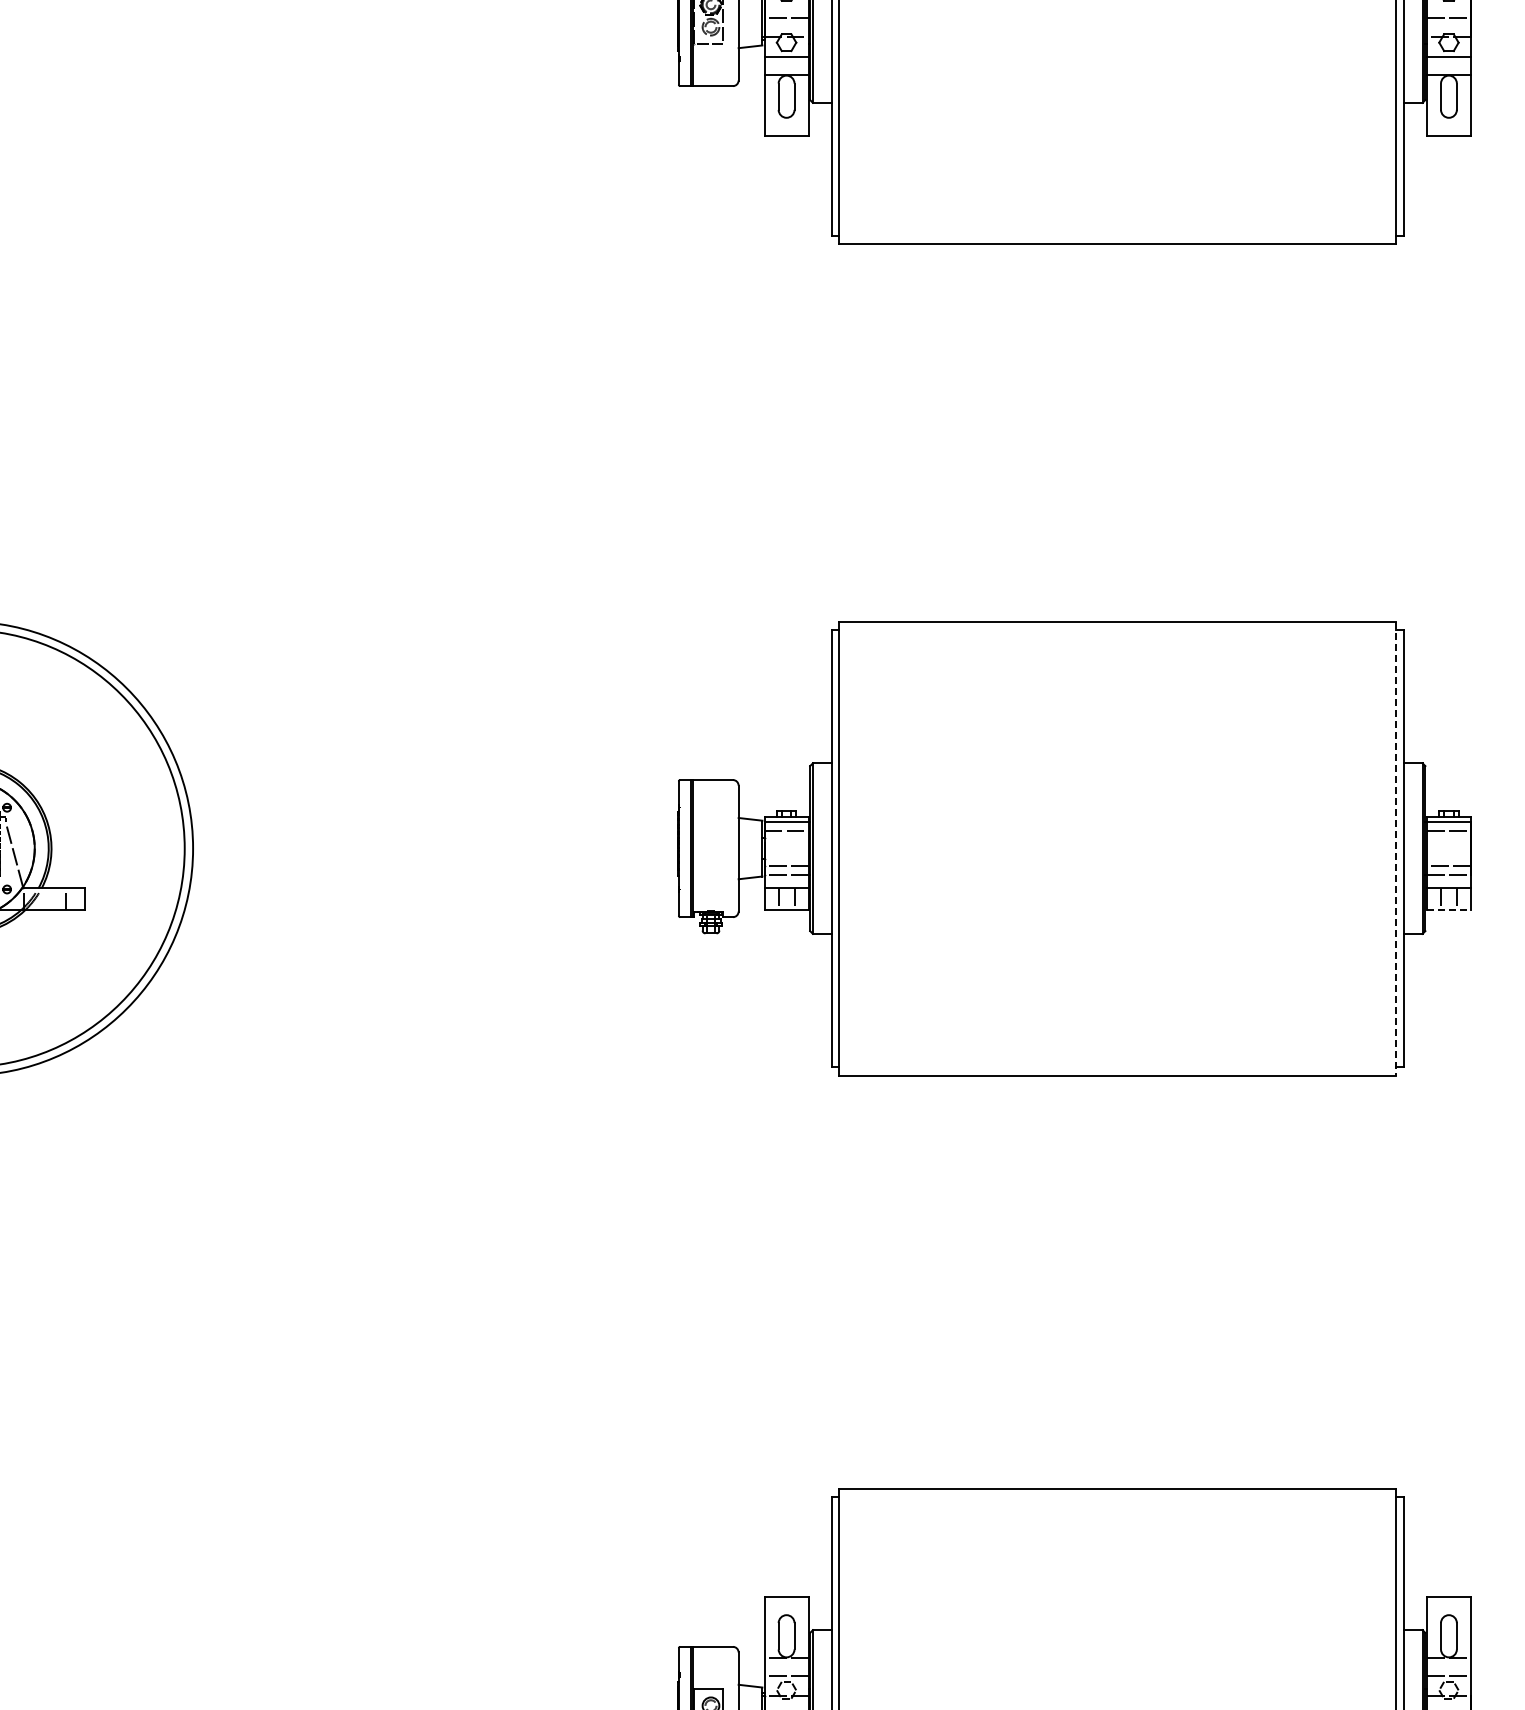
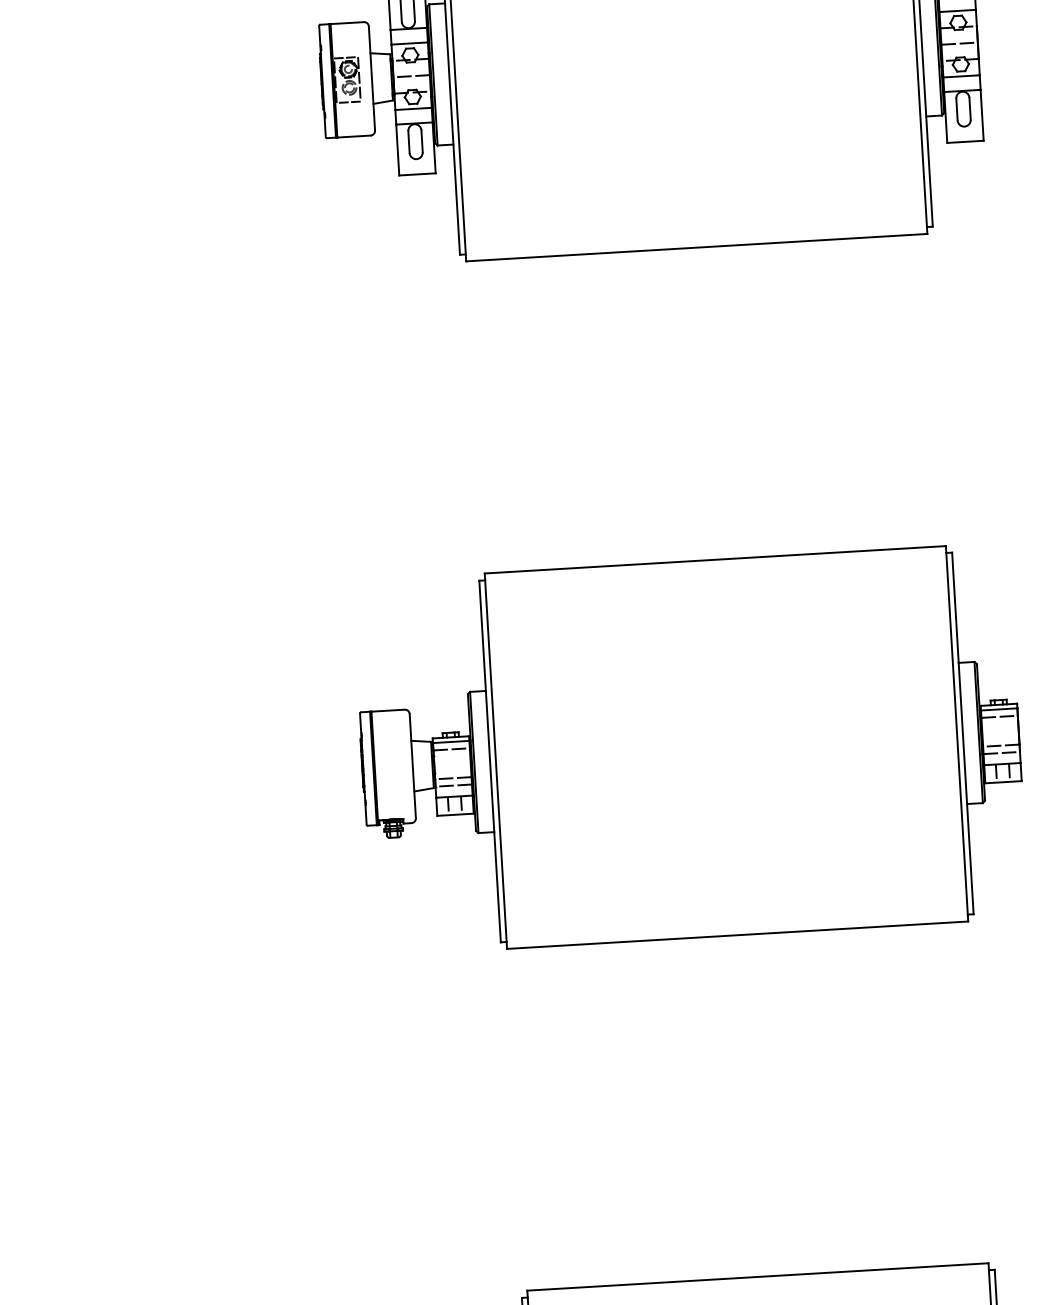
line: (1396, 848) -> (957, 733), dashed -> solid
line: (1448, 910) -> (1003, 782), dashed -> solid

